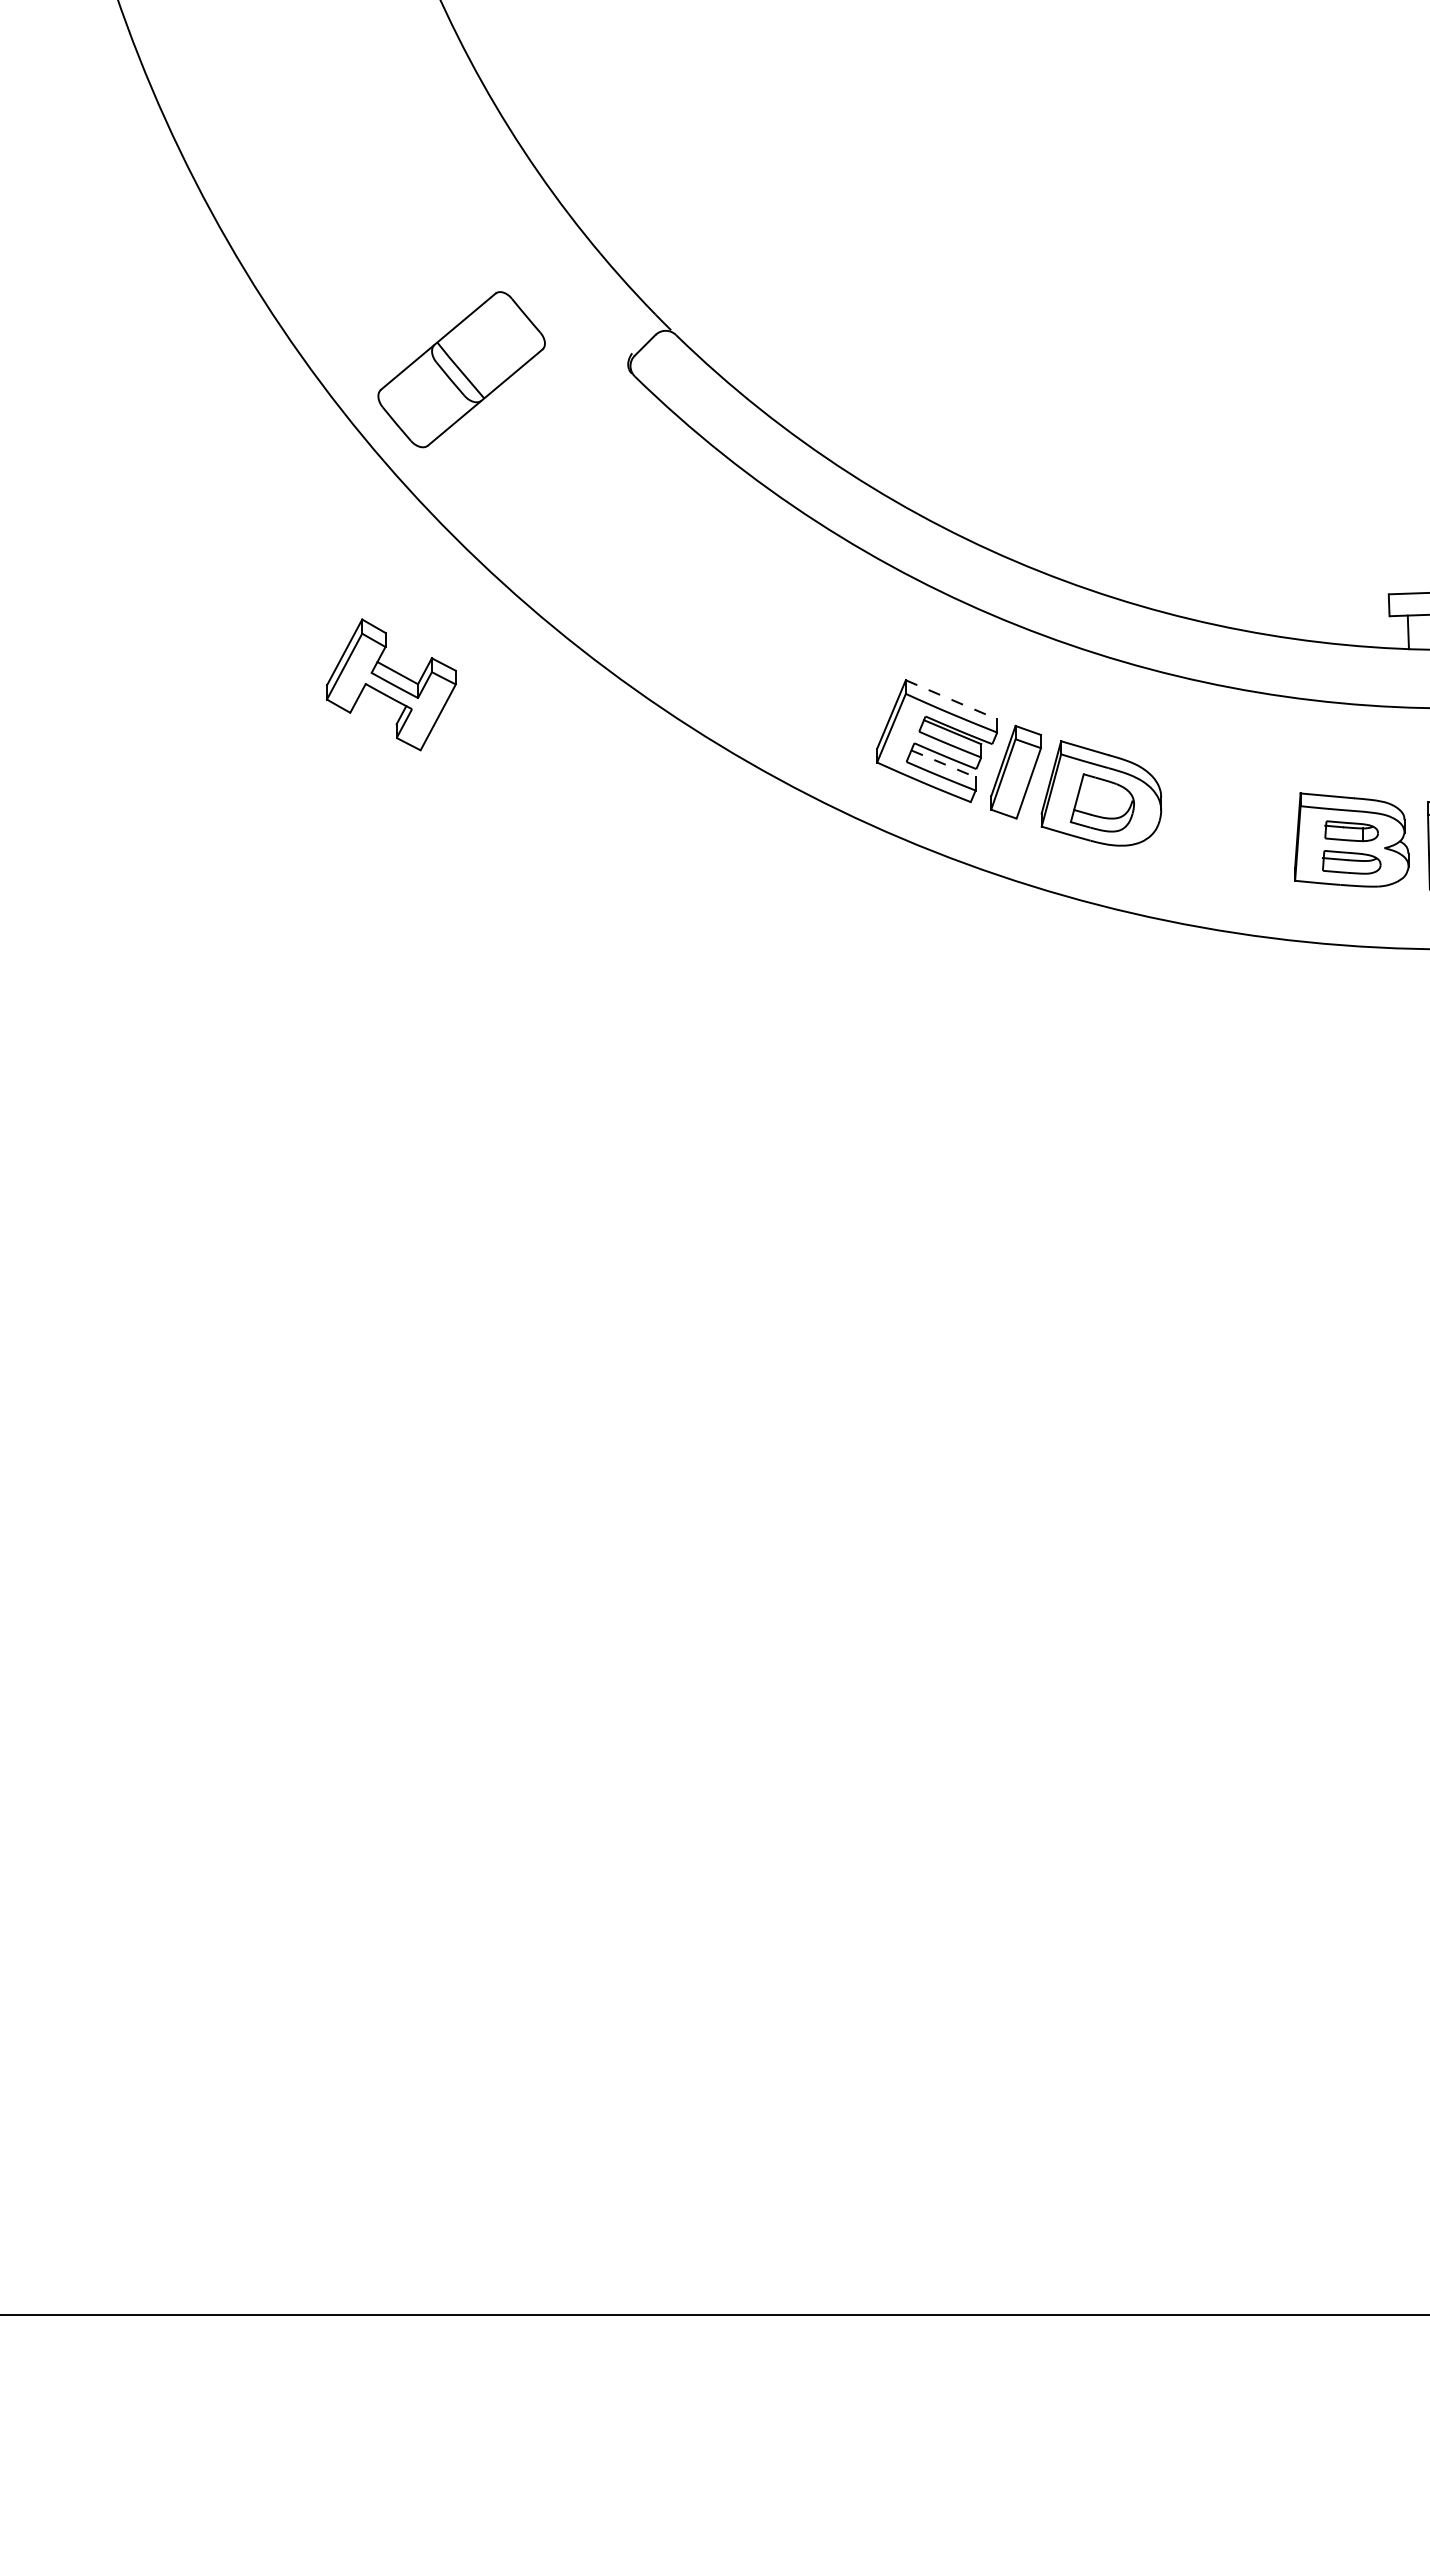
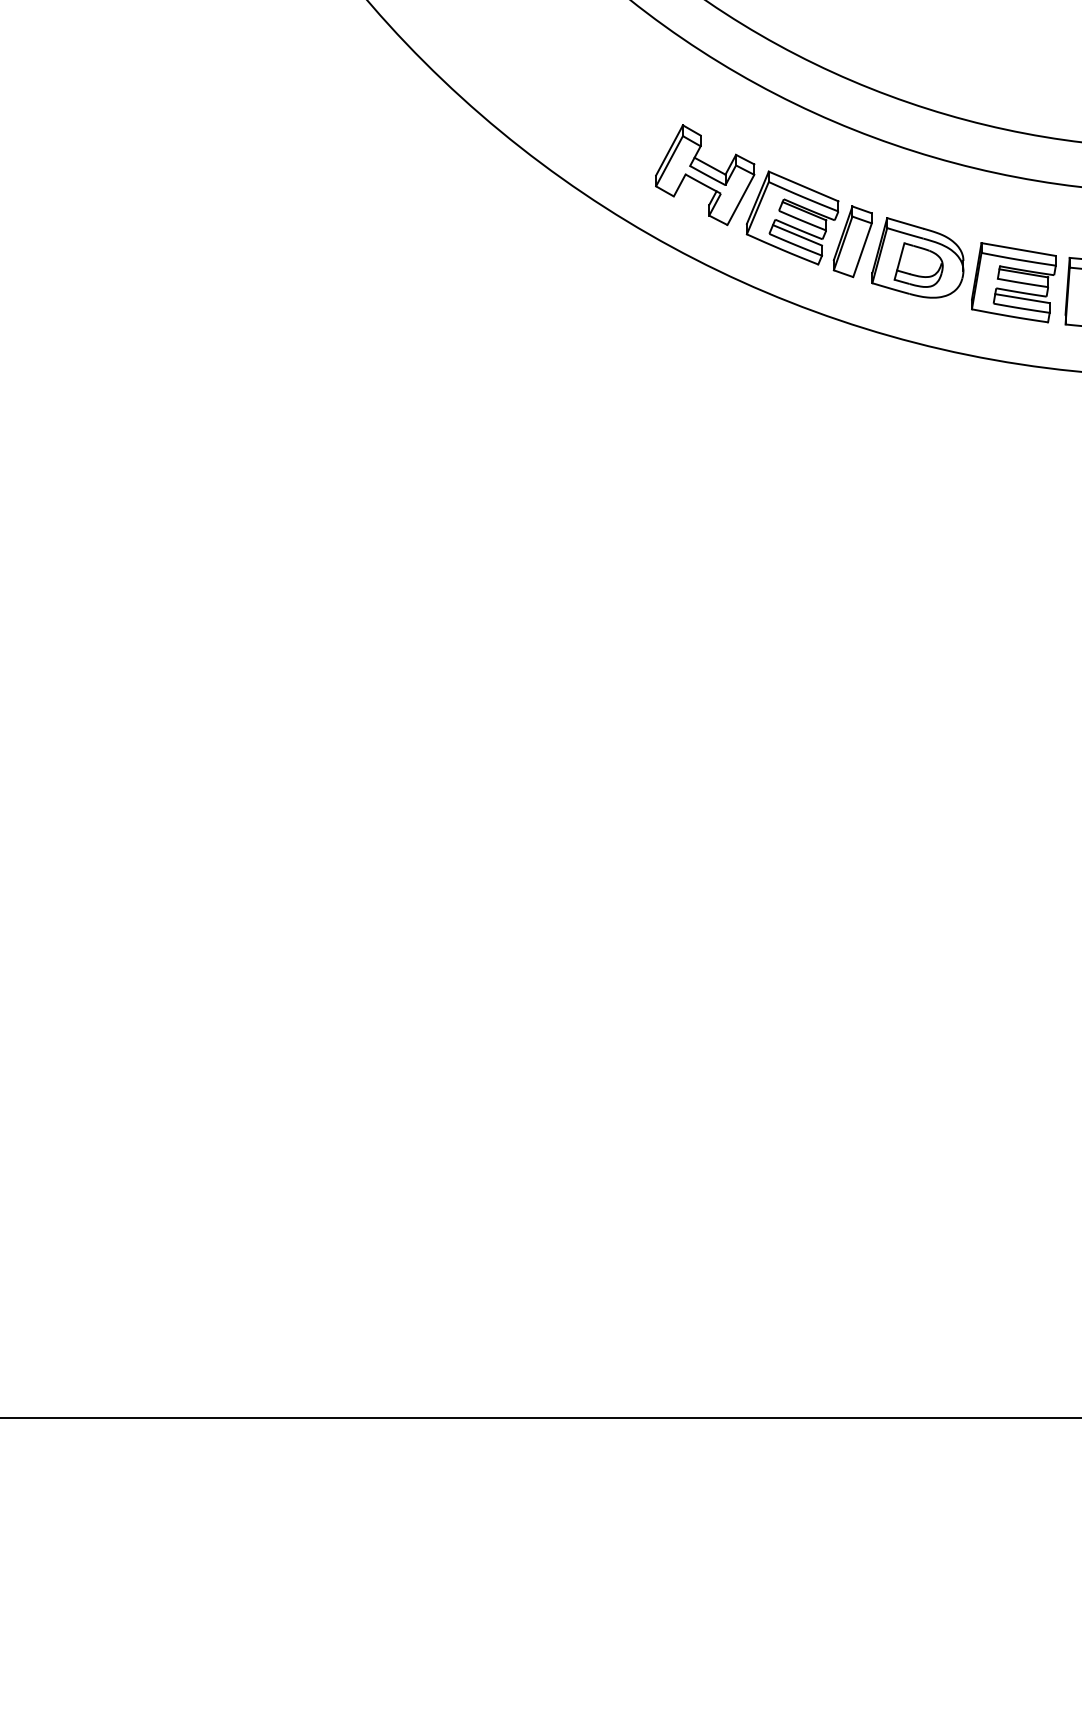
part: (391, 684) -> (705, 174), moved
line: (951, 699) -> (803, 186), dashed -> solid
line: (943, 763) -> (797, 235), dashed -> solid
part: (1227, 825) -> (1013, 282), added

